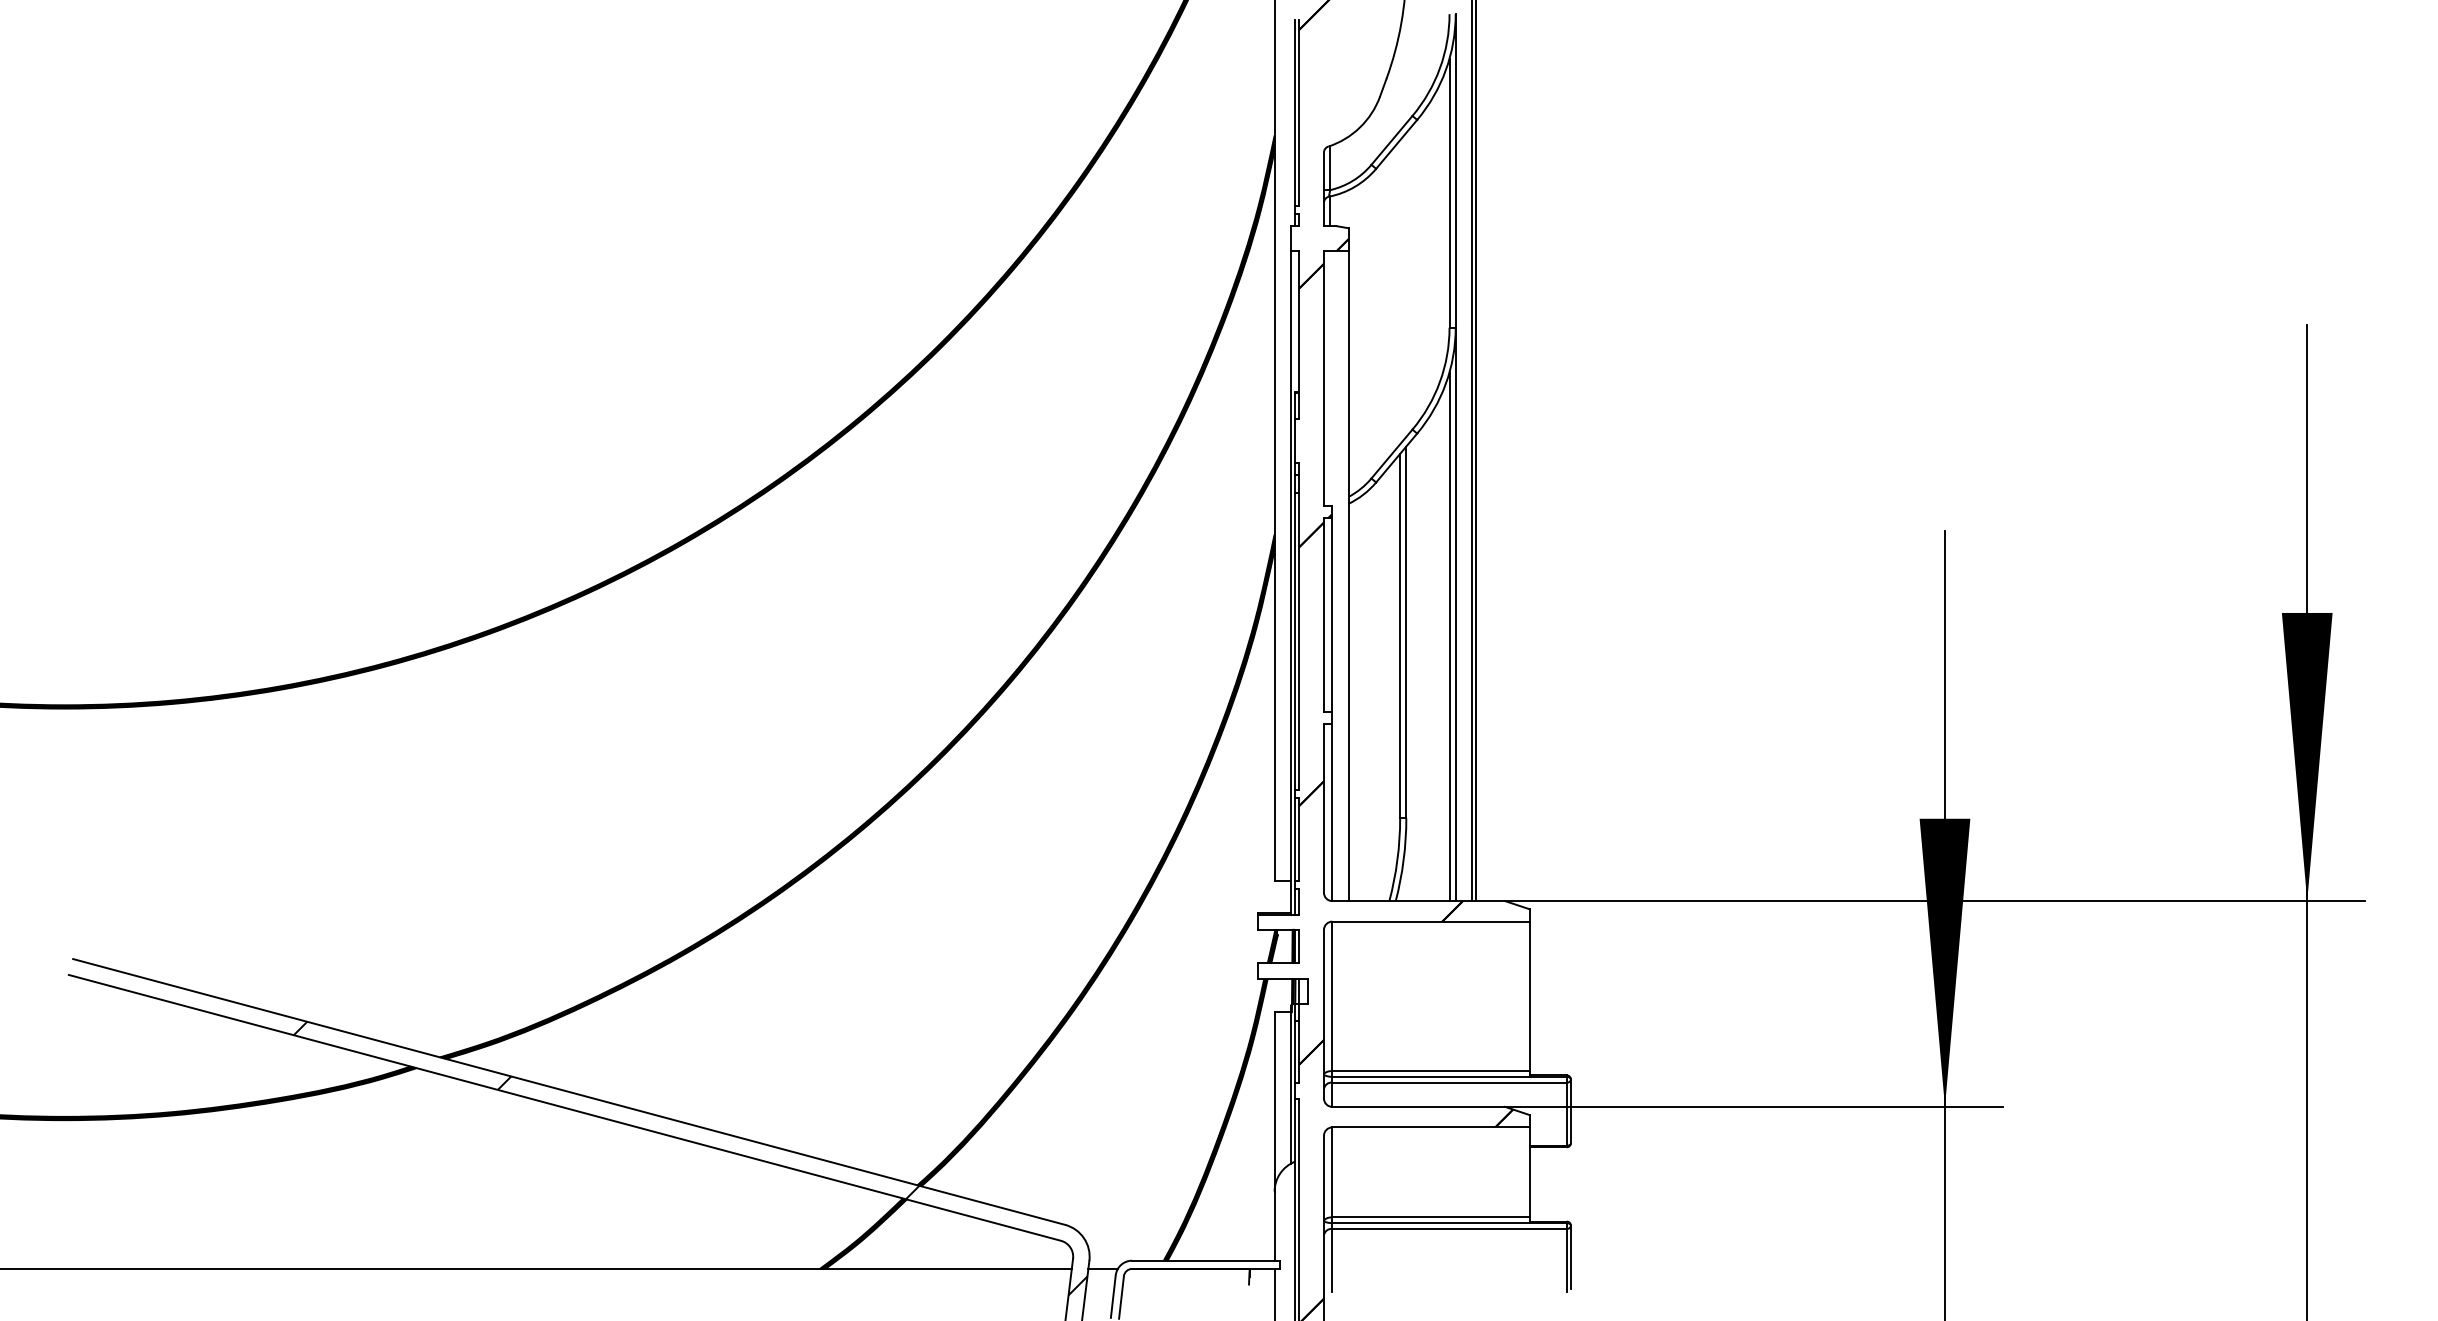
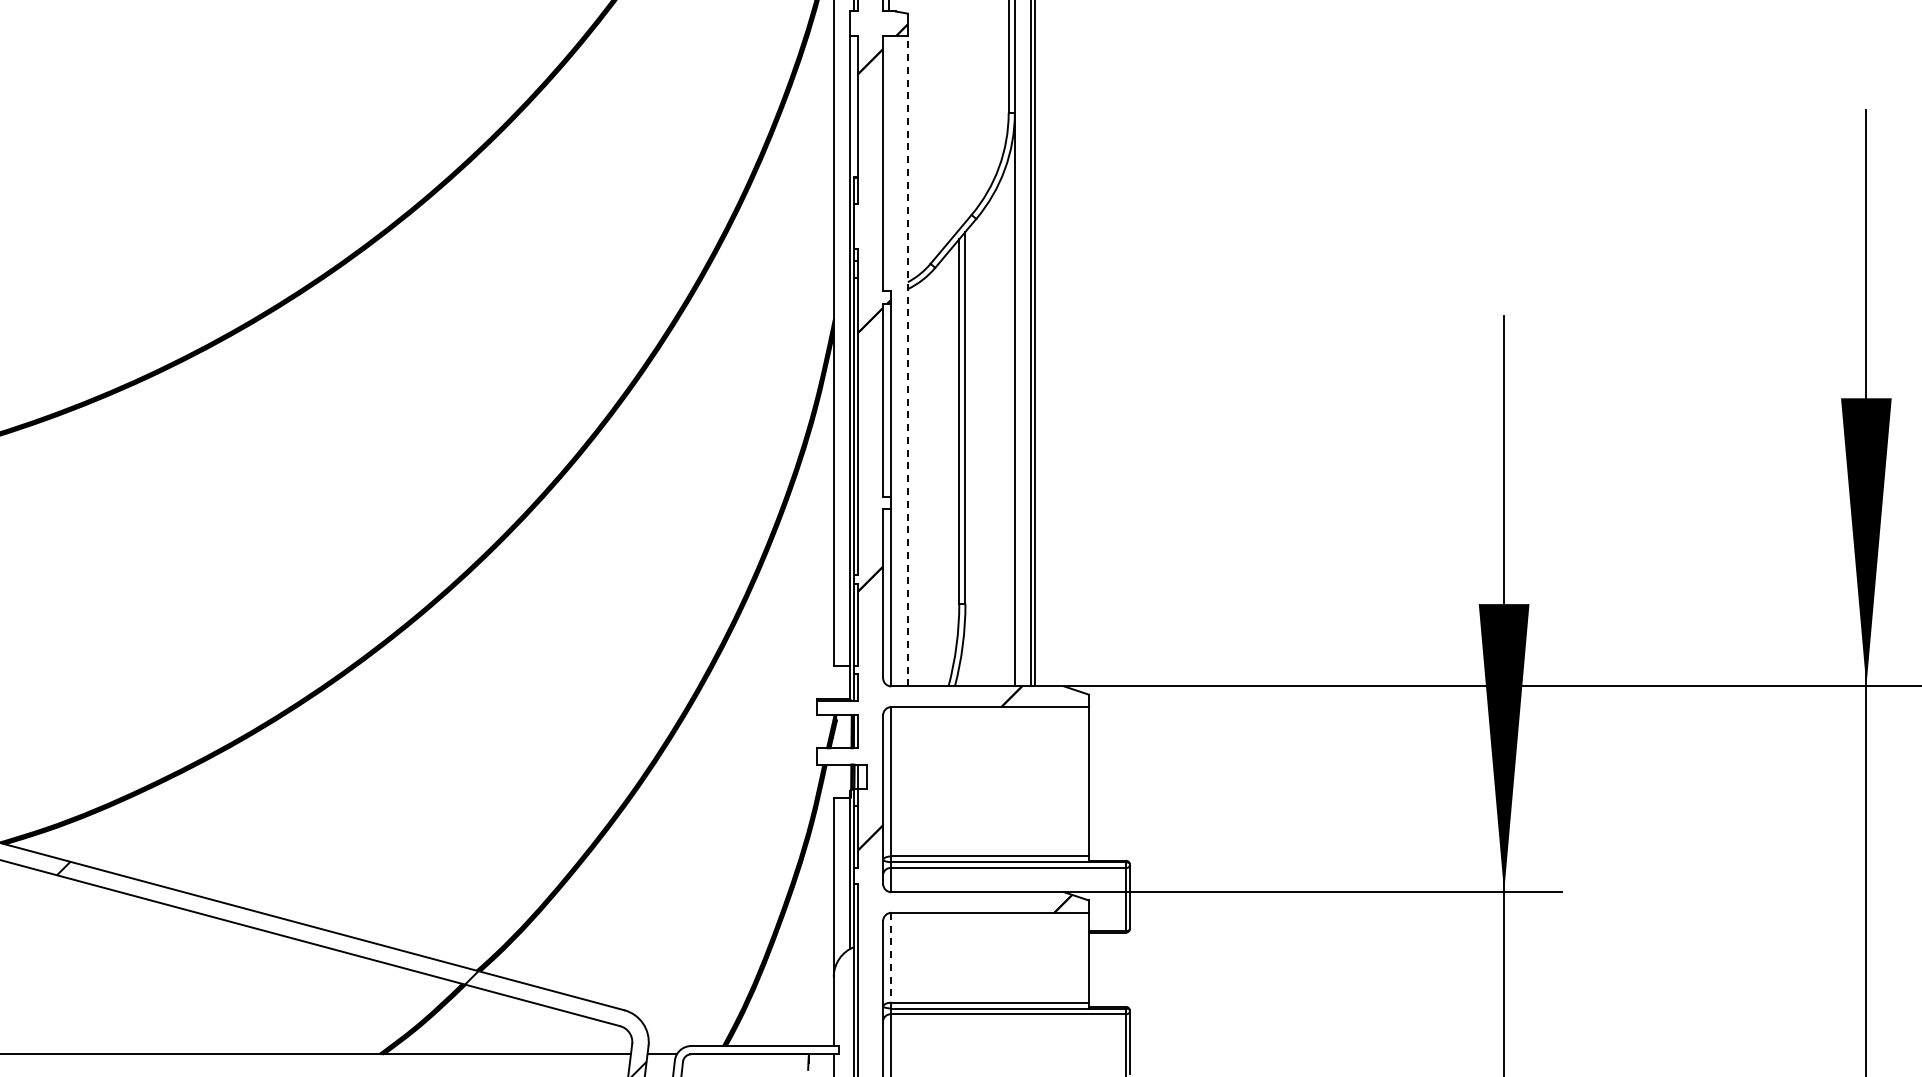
line: (1348, 575) -> (907, 360), solid -> dashed
line: (1449, 636) -> (1008, 421), removed
line: (1332, 1172) -> (891, 957), solid -> dashed

